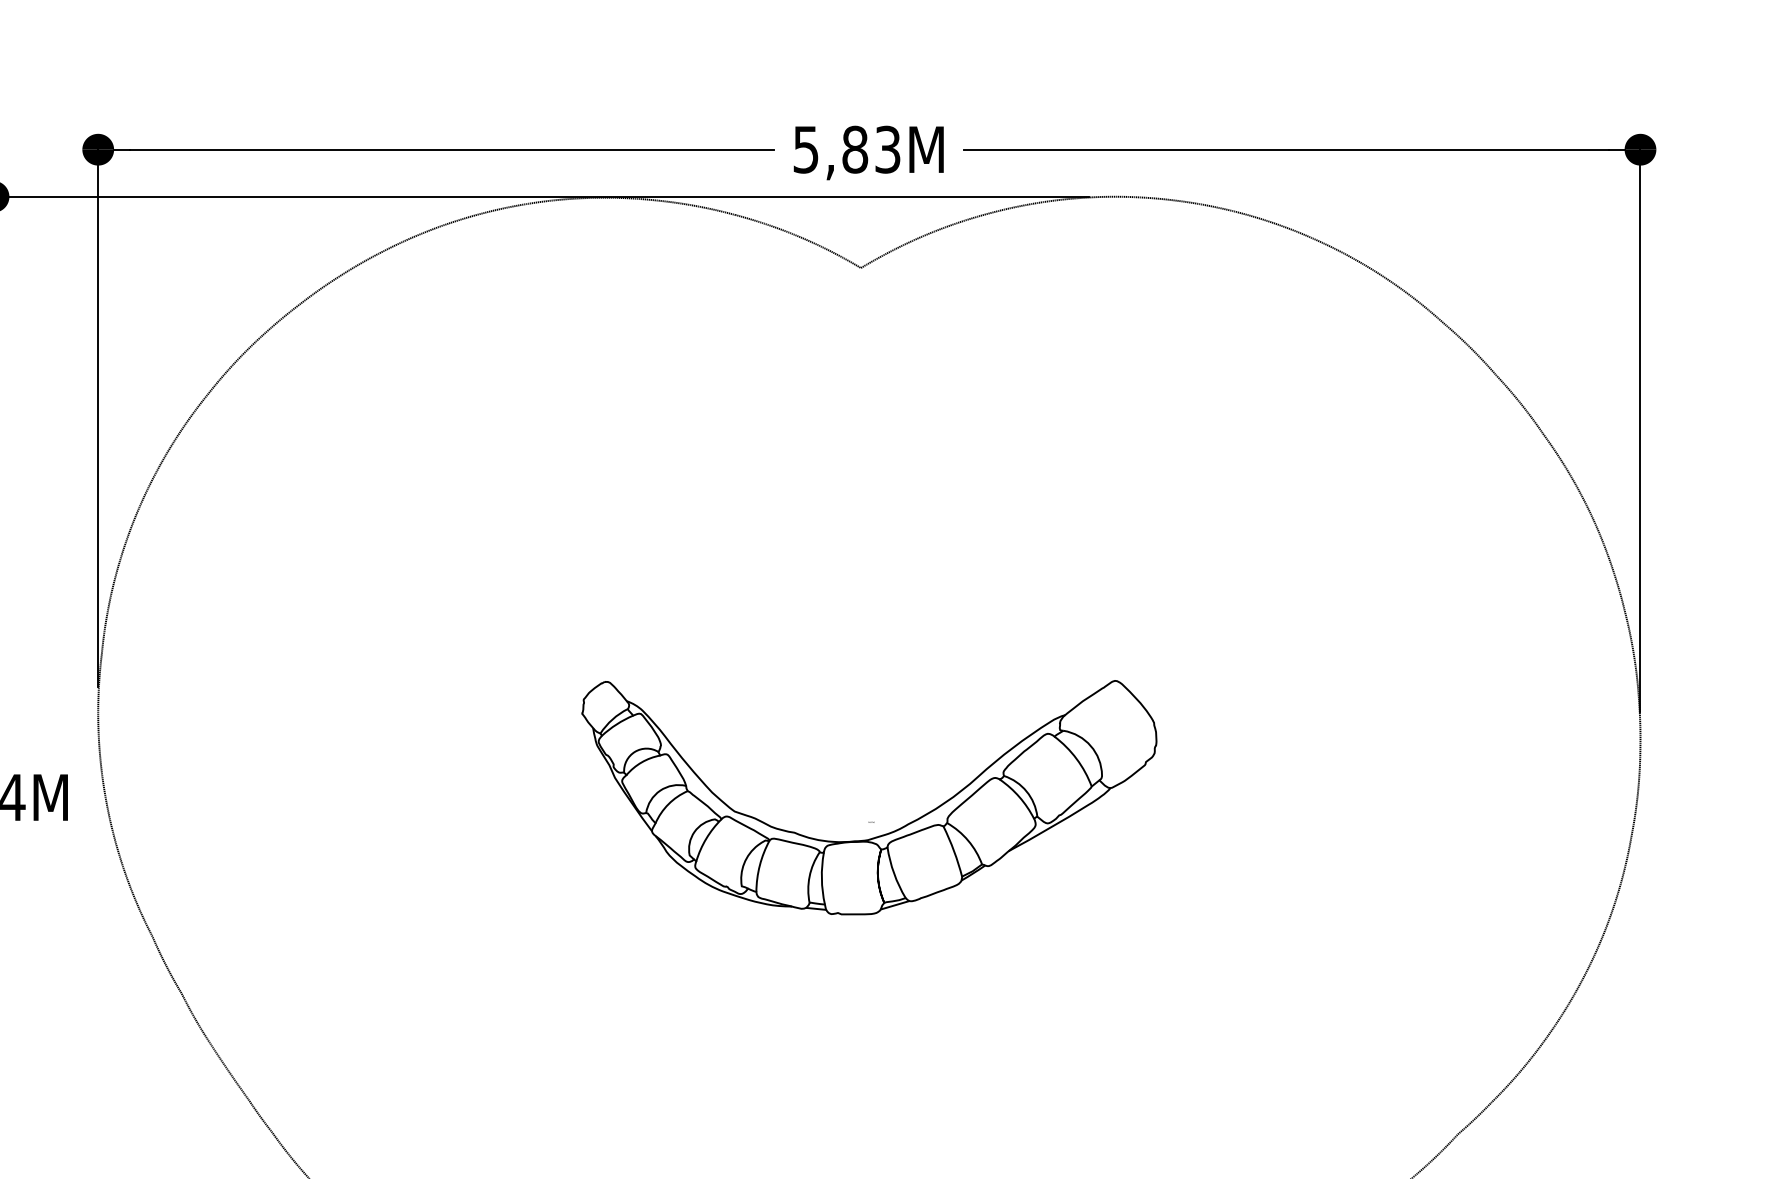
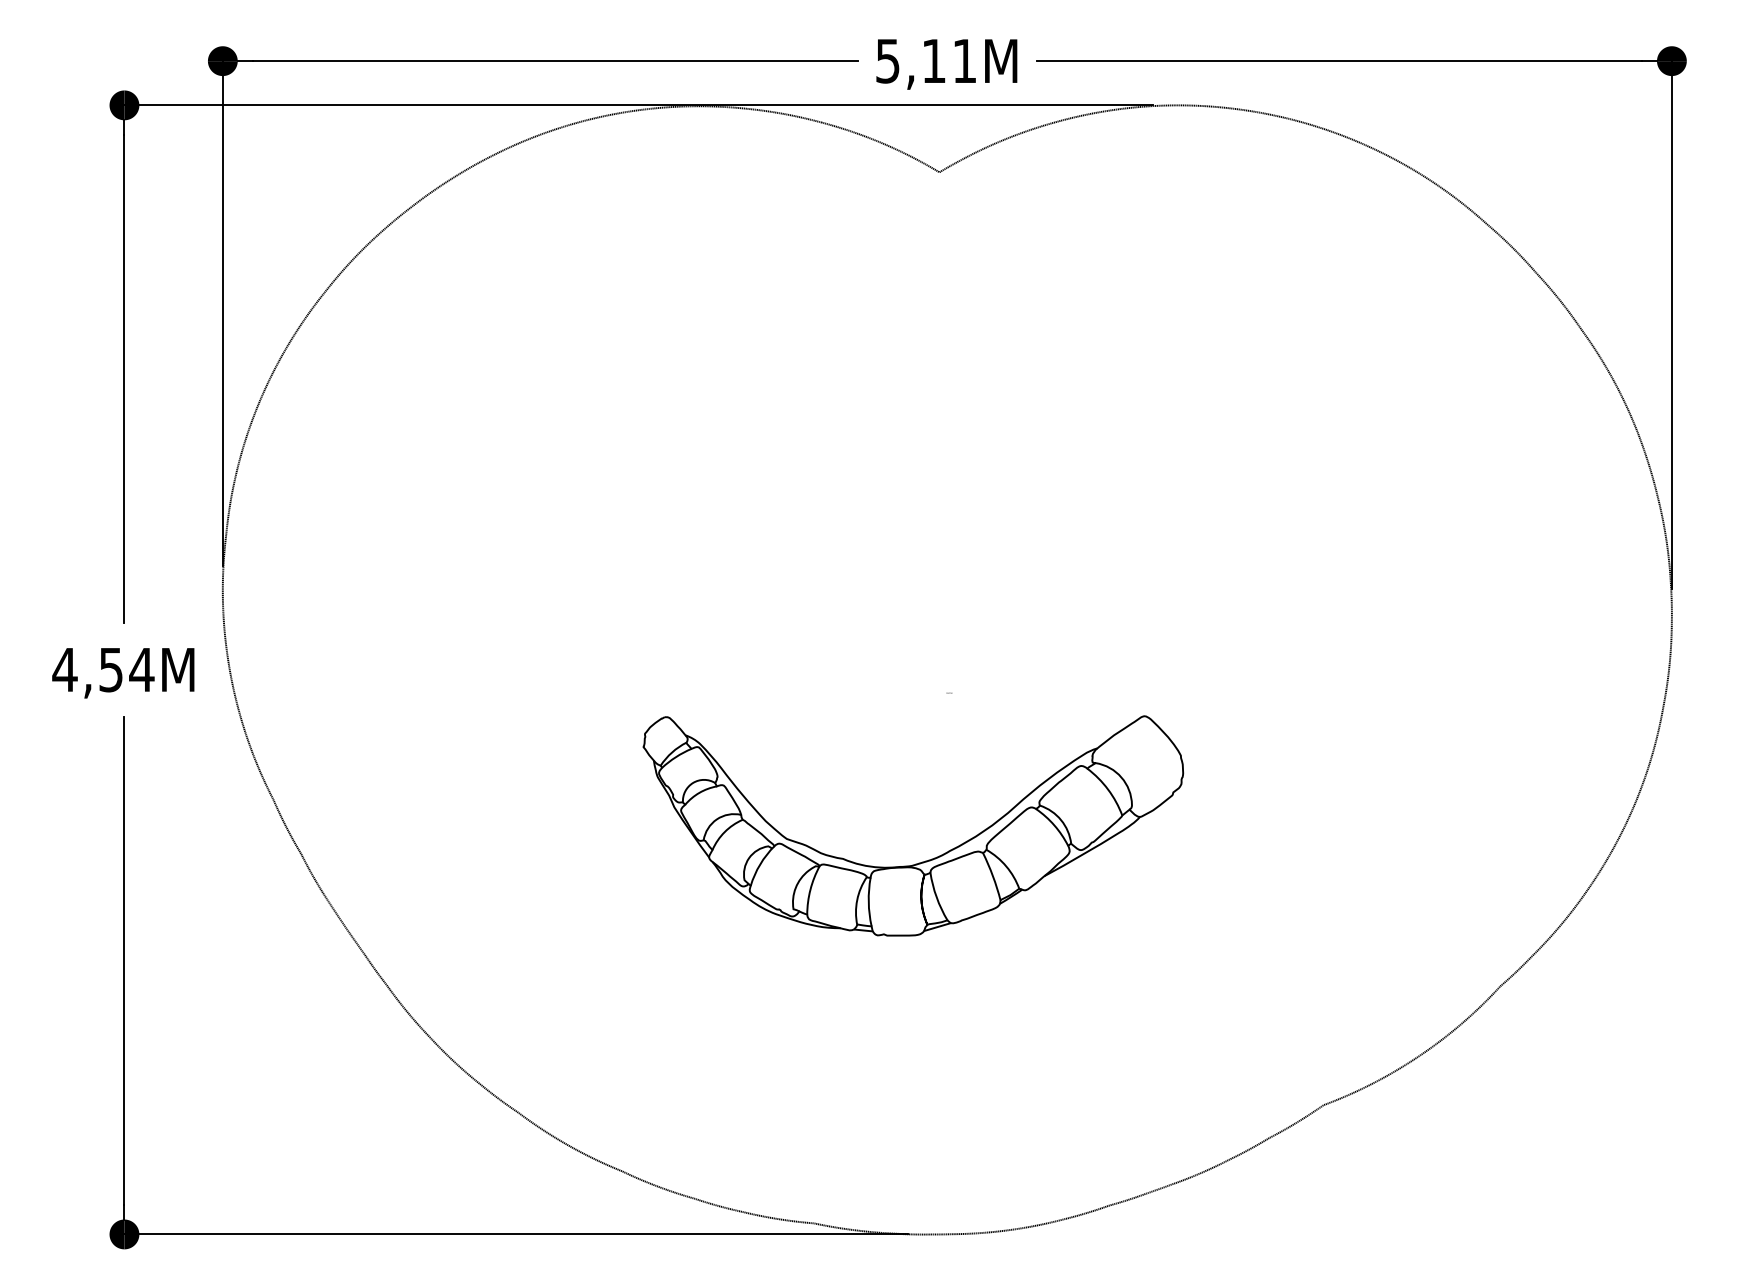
text: (871, 149) -> (949, 60), 5,83M -> 5,11M
part: (882, 834) -> (925, 860), moved

